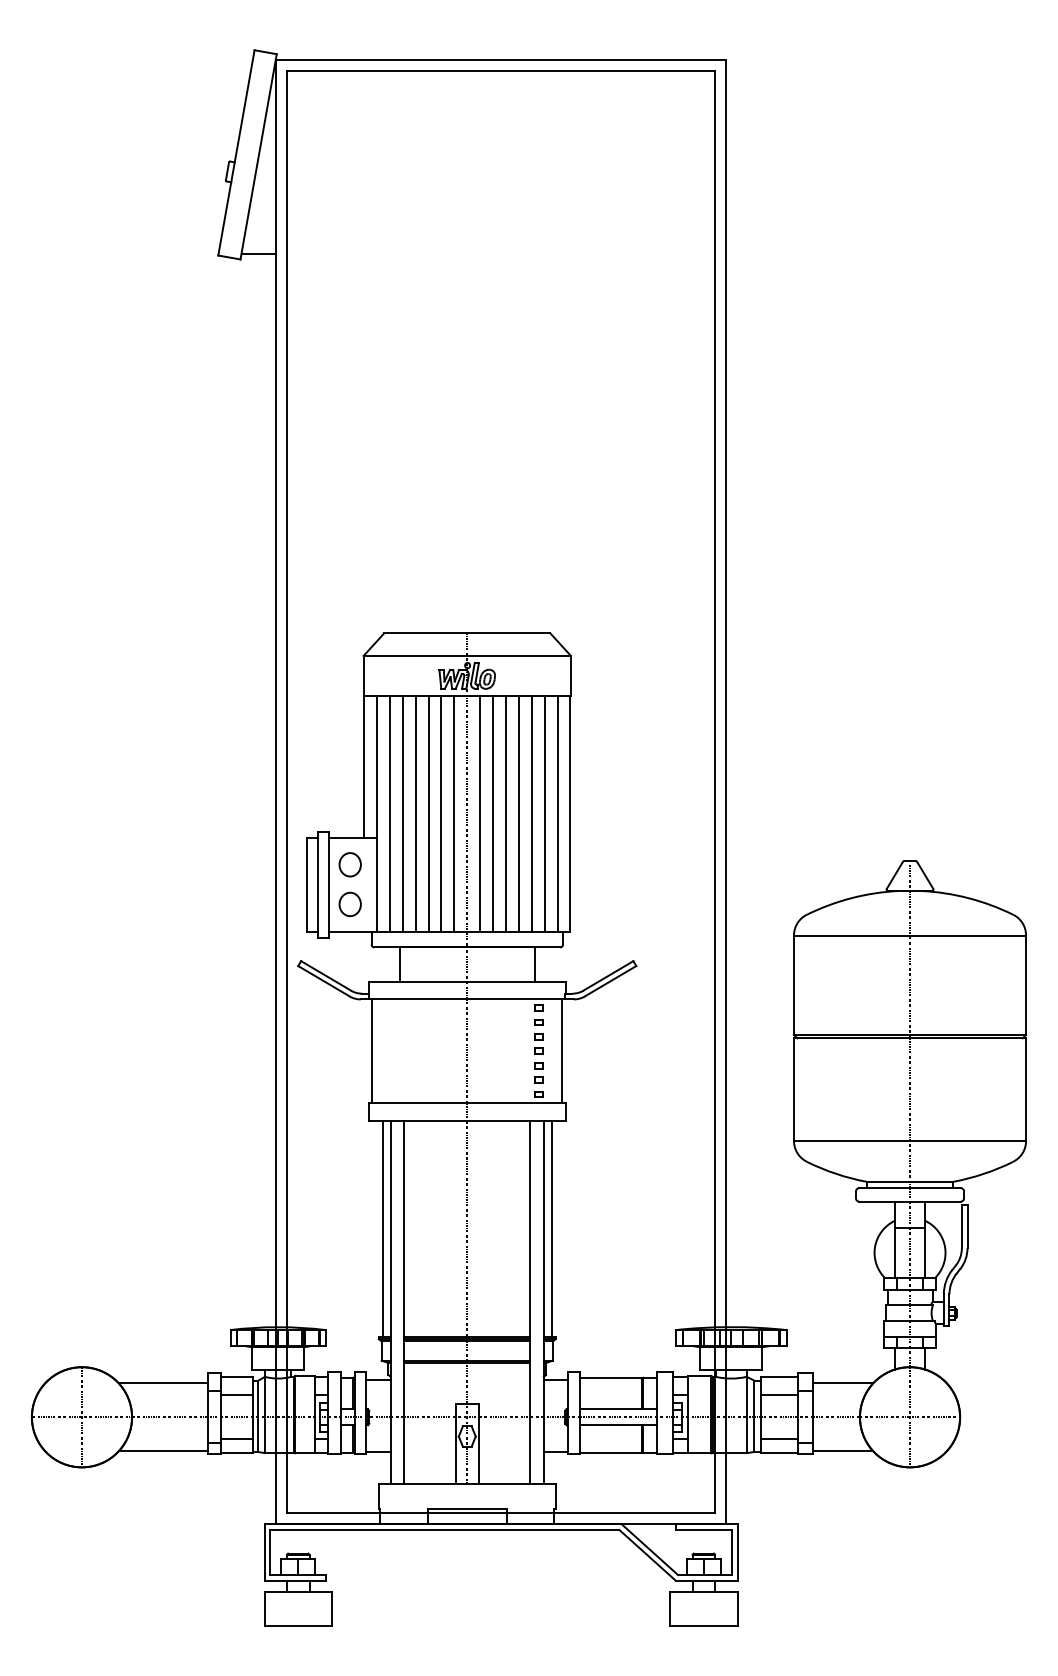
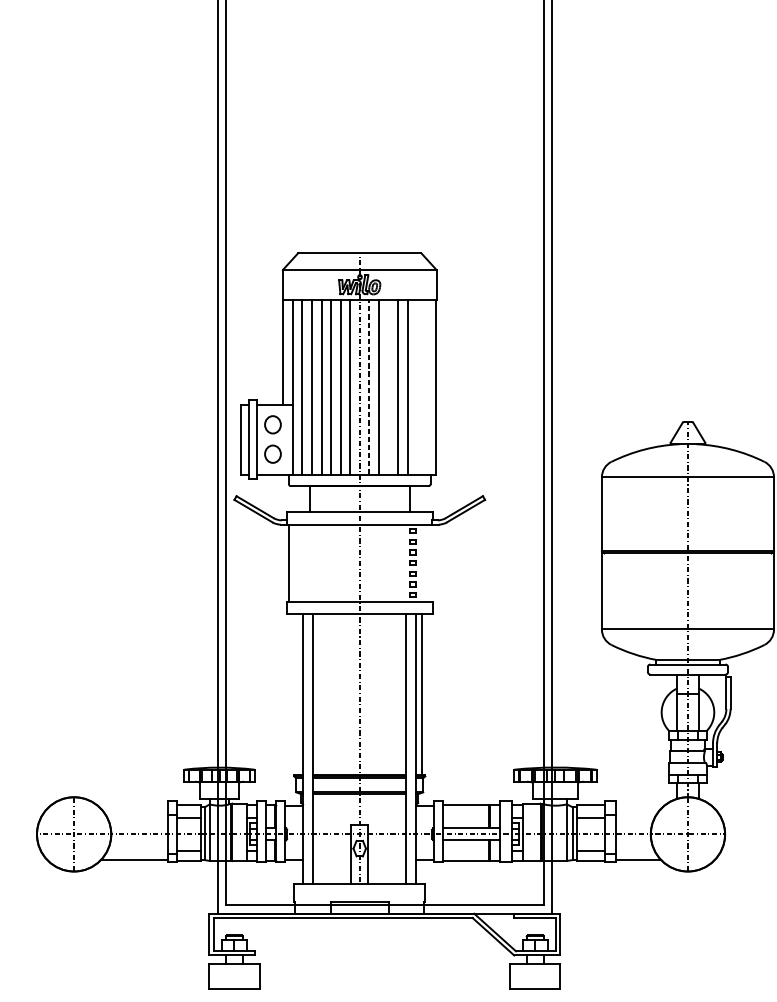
line: (480, 813) -> (369, 386), solid -> dashed
line: (505, 813) -> (388, 386), removed
line: (544, 813) -> (416, 386), removed
line: (557, 813) -> (426, 386), removed
line: (562, 1051) -> (430, 563), removed
line: (382, 1228) -> (296, 694), removed
line: (163, 1383) -> (134, 809), removed
line: (843, 1383) -> (638, 809), removed

